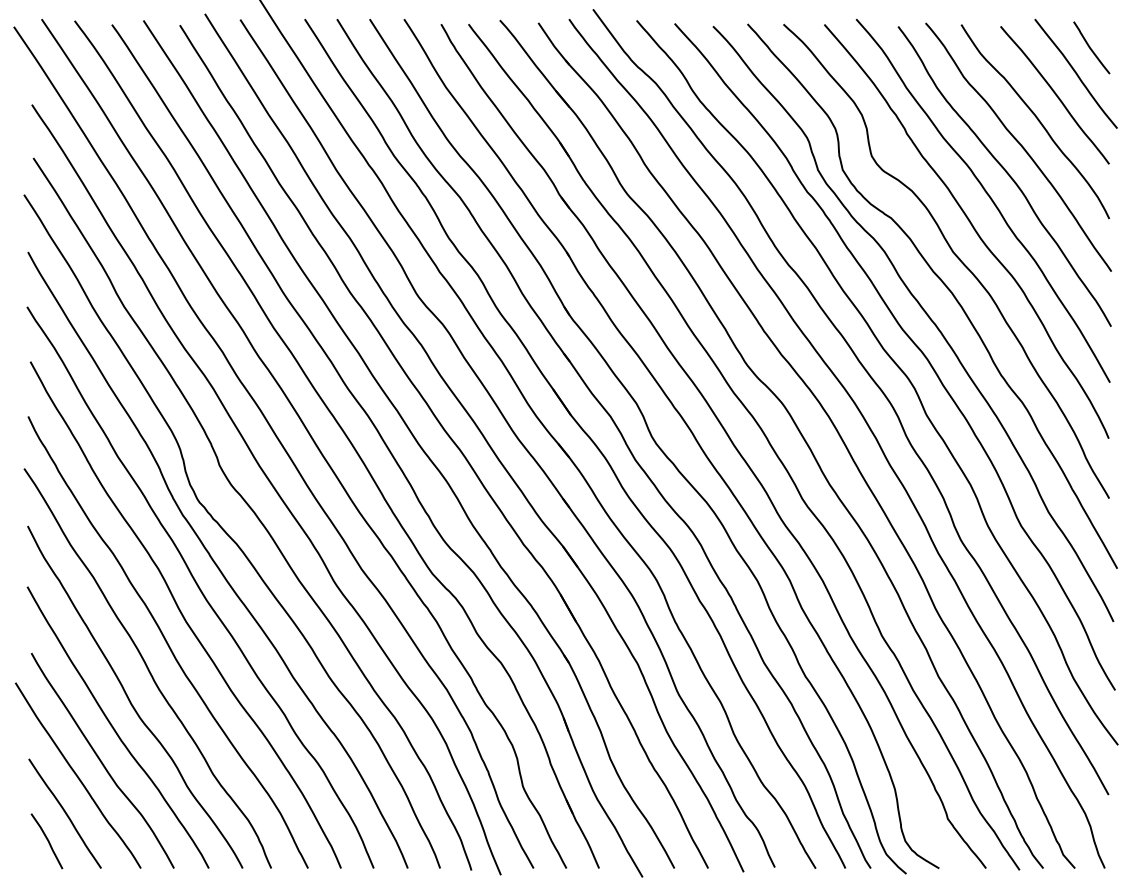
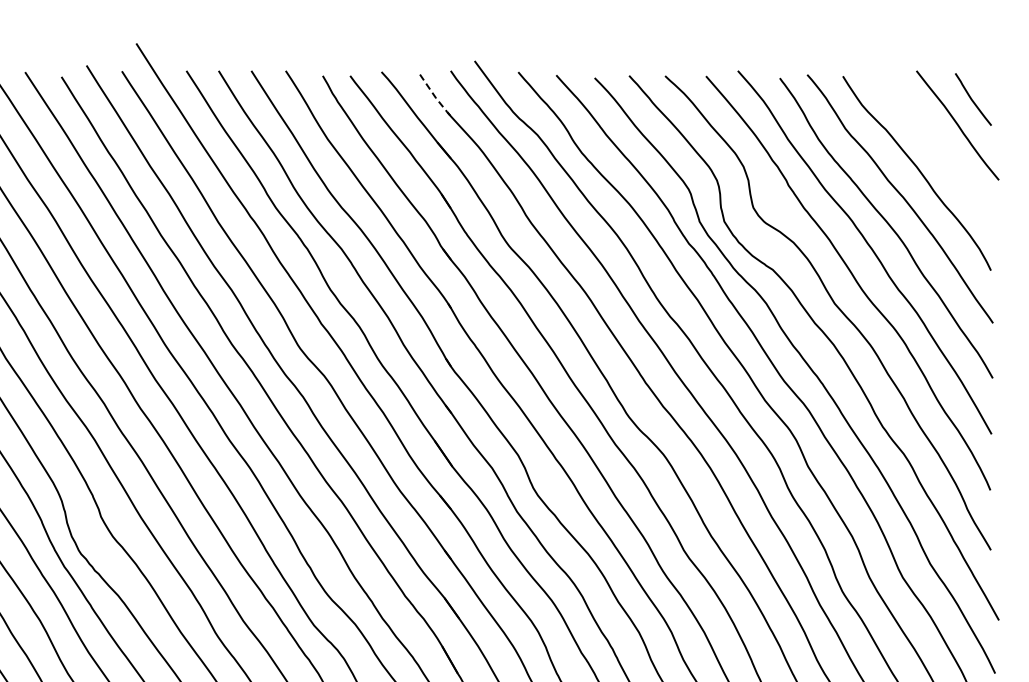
line: (553, 45) -> (435, 97), solid -> dashed
curve: (1054, 94) -> (936, 146), removed

